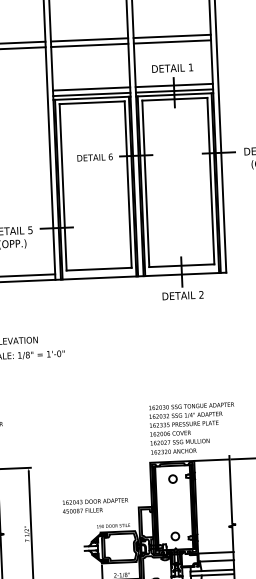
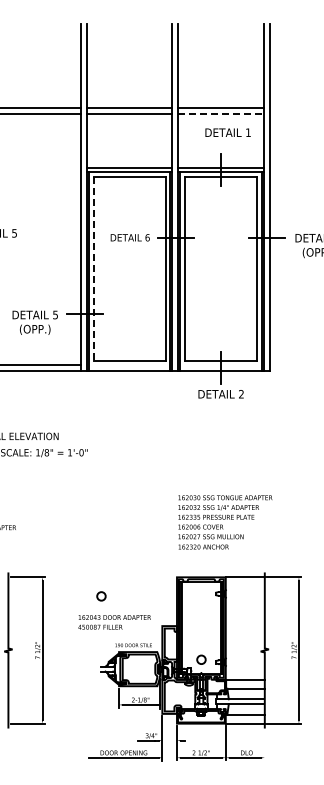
line: (172, 41) -> (221, 113), solid -> dashed
text: (172, 68) -> (227, 132), moved
line: (173, 85) -> (220, 161), removed
line: (91, 88) -> (129, 161), removed
line: (63, 187) -> (93, 269), solid -> dashed
text: (192, 428) -> (225, 522), moved
circle: (173, 479) -> (101, 596), moved

